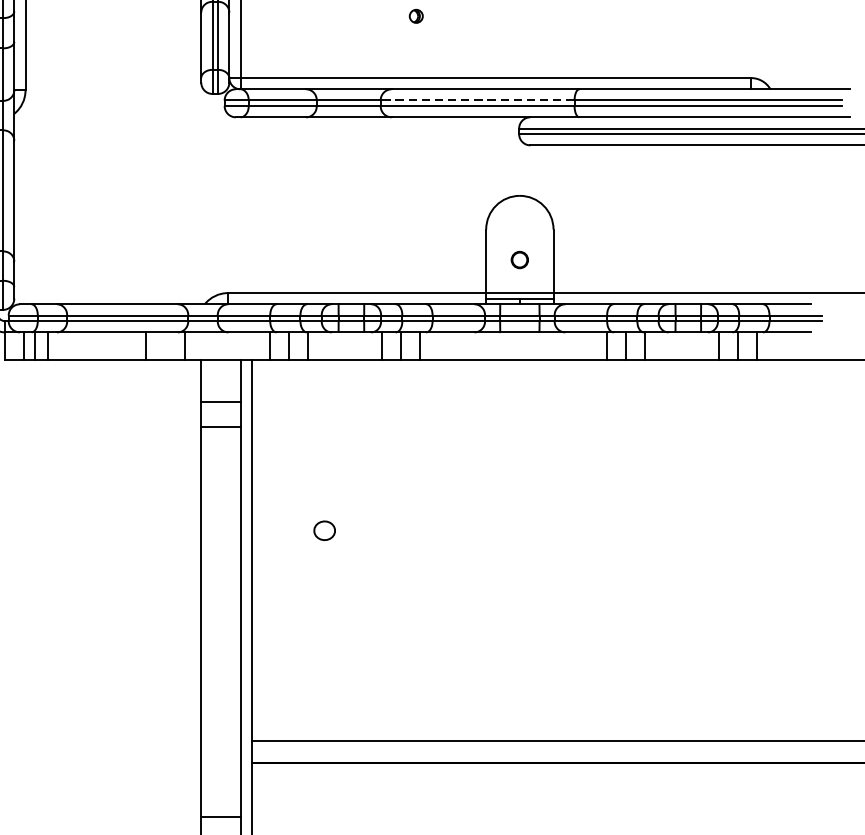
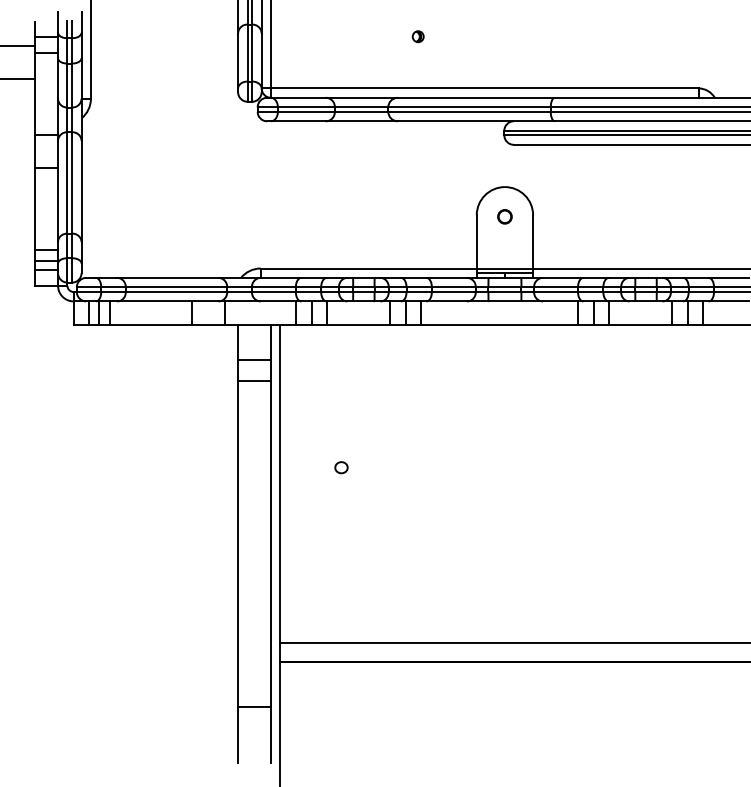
line: (477, 100) -> (469, 107), dashed -> solid
circle: (519, 259) -> (504, 216), moved
part: (324, 530) -> (341, 467), size x0.71

